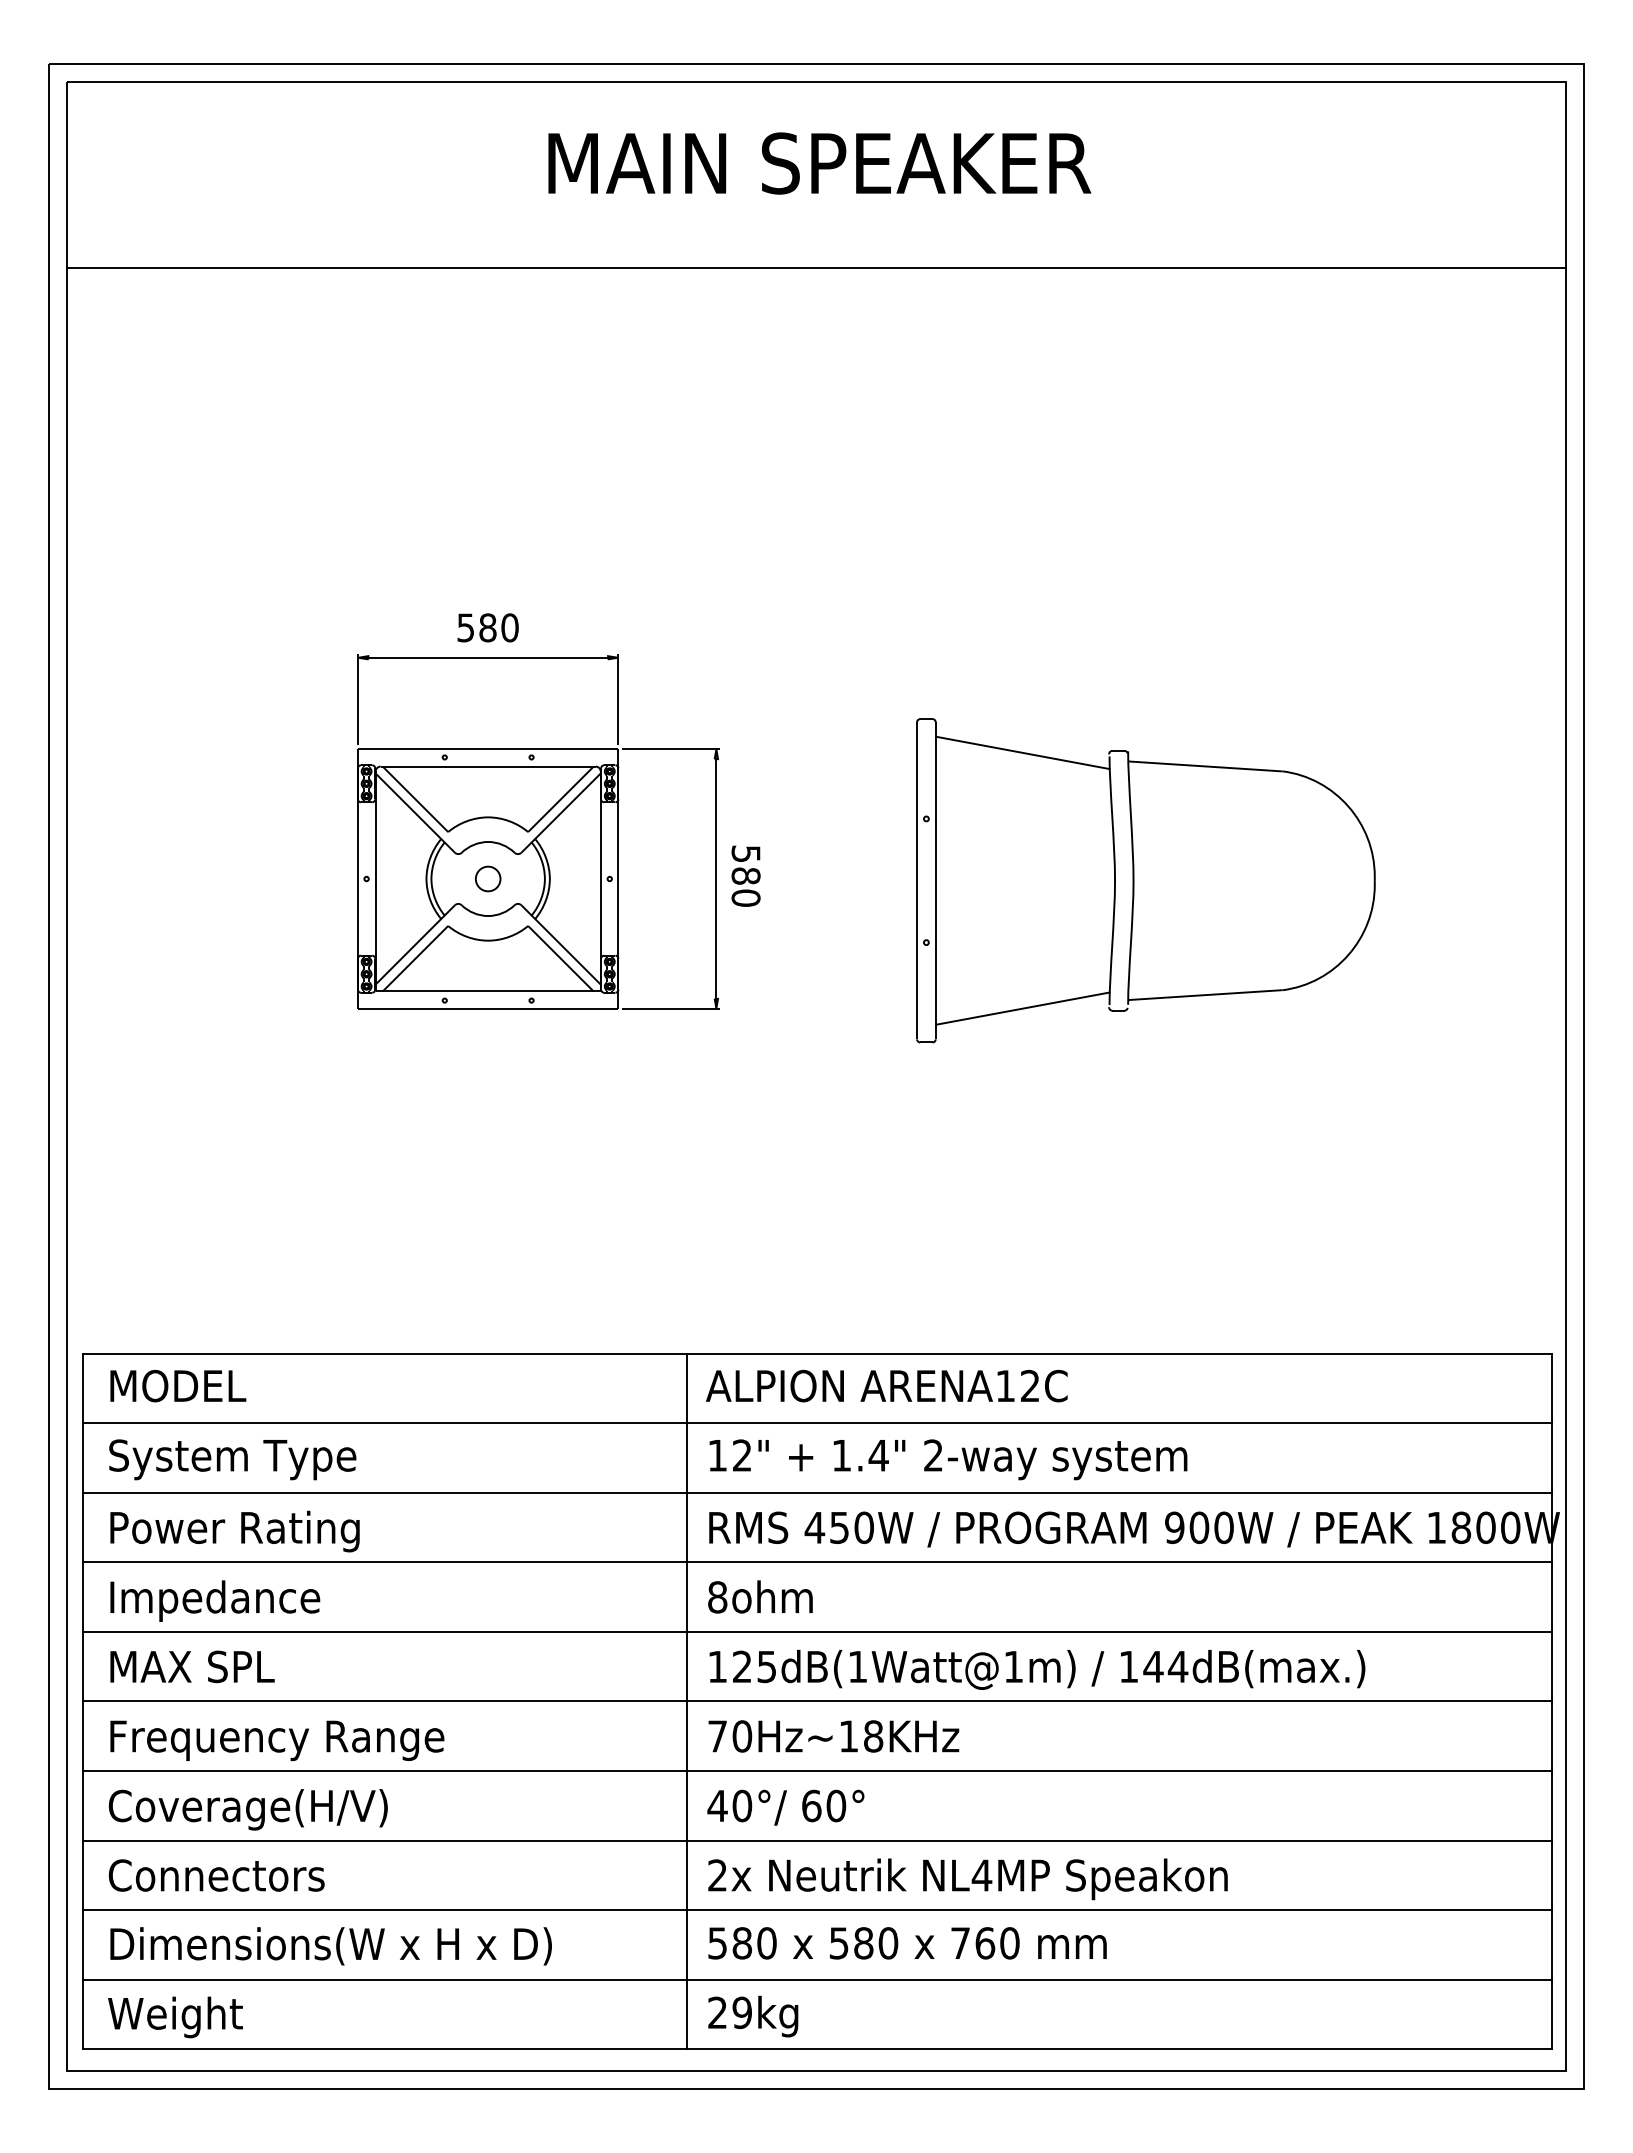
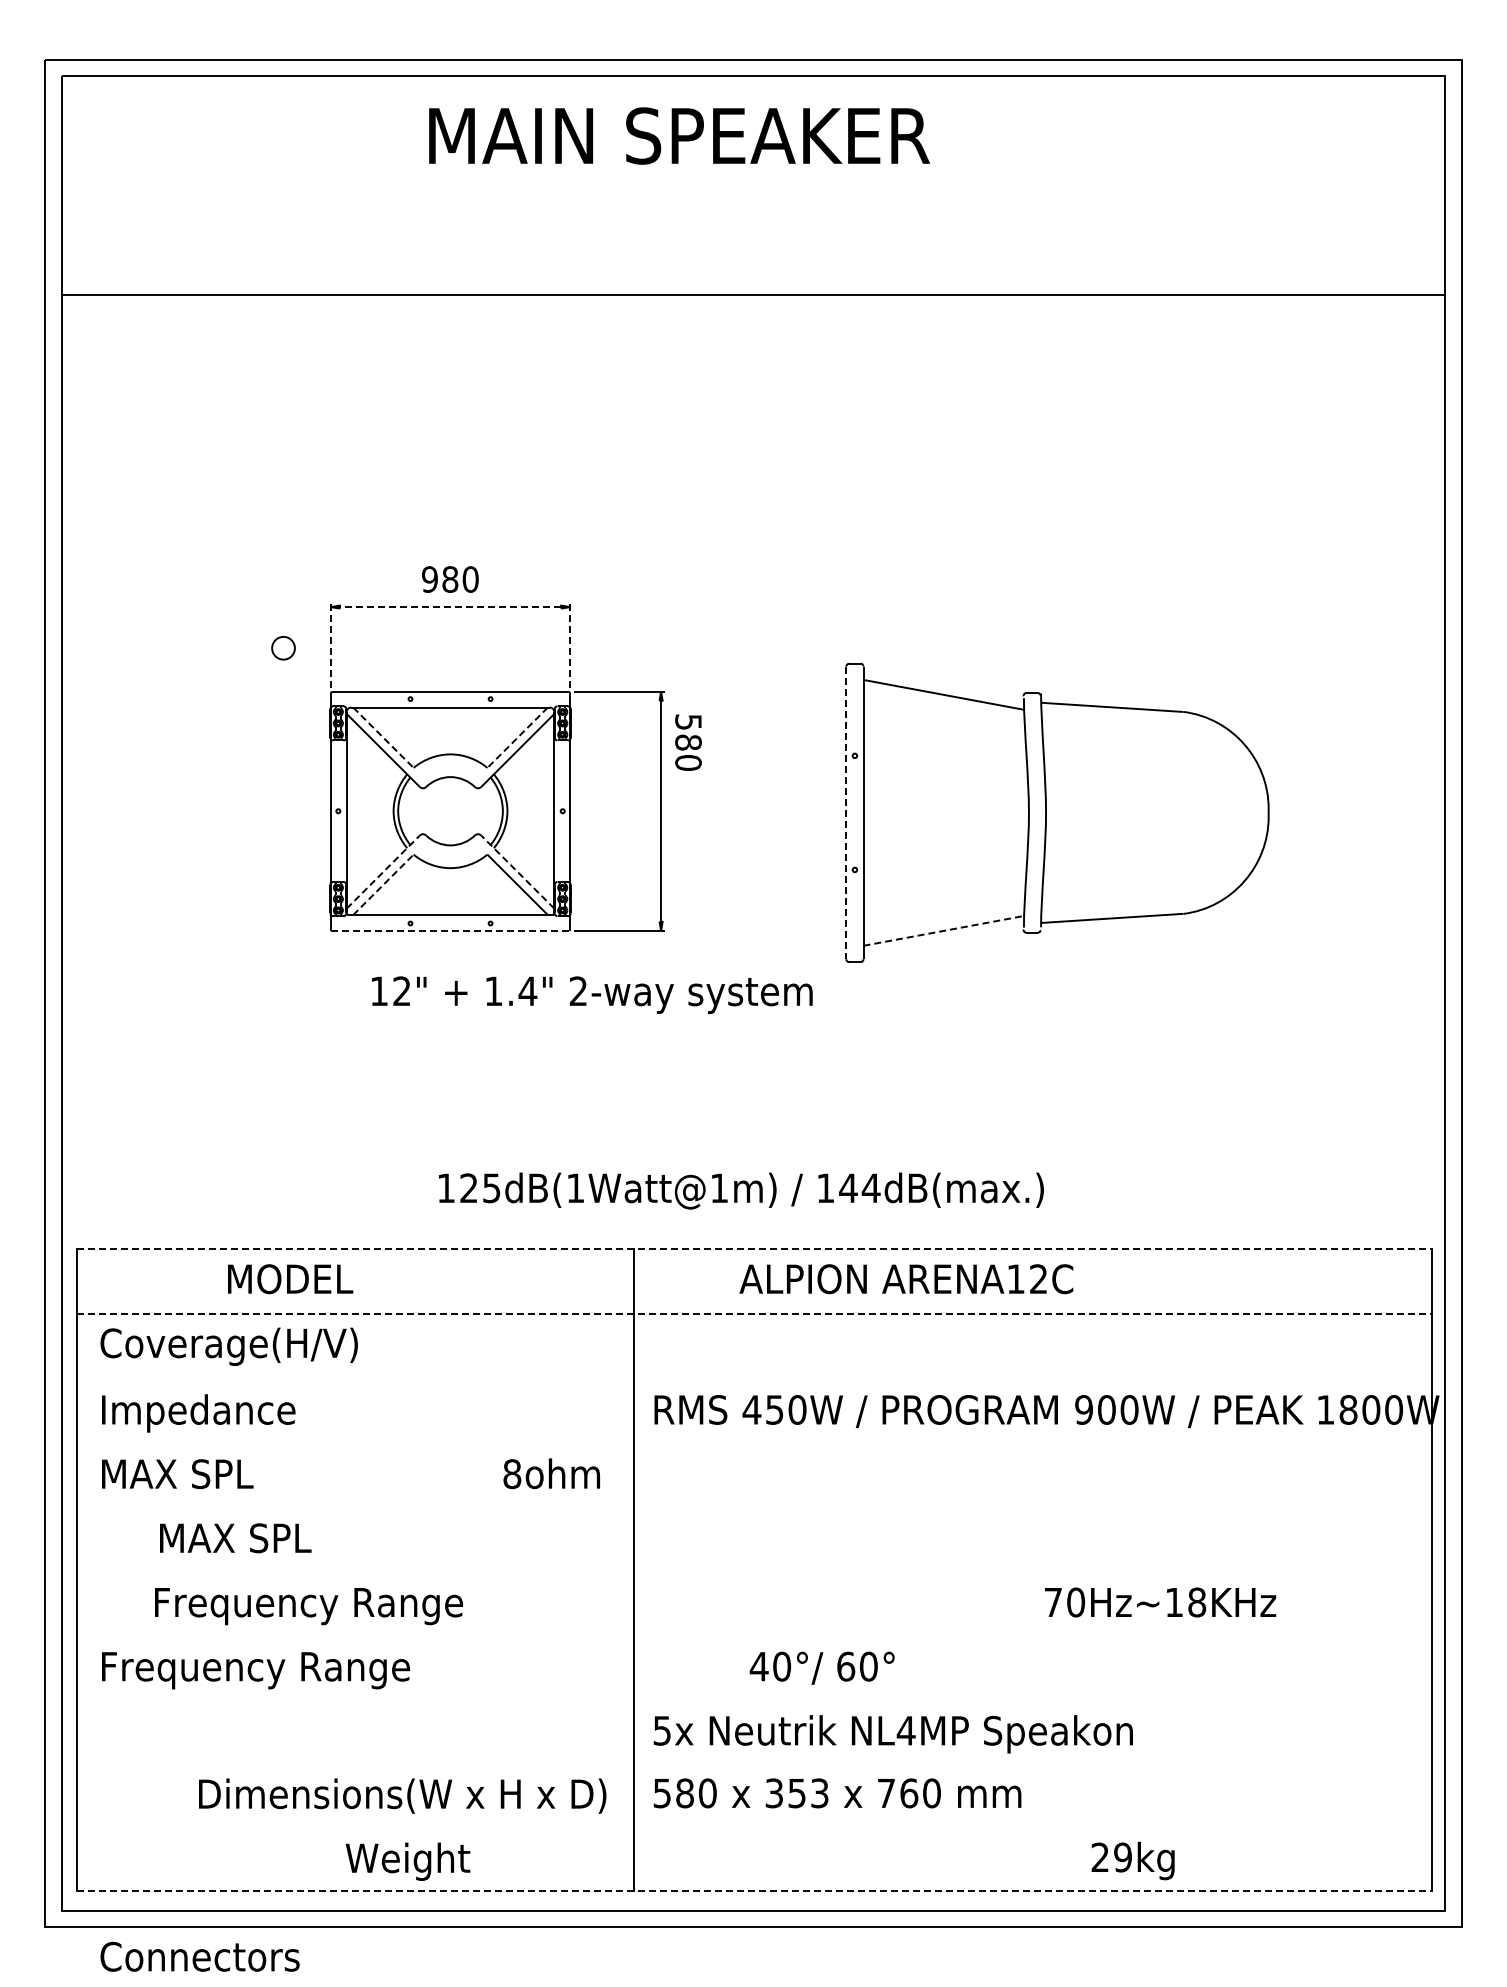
text: (819, 162) -> (679, 135), moved
line: (816, 268) -> (753, 295), moved
text: (465, 627) -> (429, 579), 580 -> 980
line: (488, 658) -> (450, 607), solid -> dashed
line: (358, 699) -> (330, 645), solid -> dashed
line: (618, 699) -> (570, 645), solid -> dashed
line: (415, 799) -> (383, 737), solid -> dashed
line: (560, 799) -> (517, 737), solid -> dashed
text: (746, 876) -> (688, 742), moved
part: (488, 879) -> (283, 648), moved
line: (917, 881) -> (846, 813), solid -> dashed
line: (415, 945) -> (383, 872), solid -> dashed
line: (560, 945) -> (517, 872), solid -> dashed
line: (415, 958) -> (383, 884), solid -> dashed
line: (488, 1008) -> (450, 930), solid -> dashed
line: (1023, 1008) -> (944, 930), solid -> dashed
line: (817, 1353) -> (754, 1249), solid -> dashed
text: (178, 1386) -> (290, 1279), moved
text: (886, 1386) -> (906, 1279), moved
line: (817, 1423) -> (754, 1313), solid -> dashed
text: (247, 1459) -> (228, 1346), System Type -> Coverage(H/V)
text: (948, 1459) -> (592, 994), moved
line: (817, 1492) -> (754, 1377), removed
text: (236, 1531) -> (218, 1413), Power Rating -> Impedance
line: (817, 1561) -> (754, 1441), removed
text: (760, 1596) -> (551, 1473), moved
text: (217, 1601) -> (200, 1477), Impedance -> MAX SPL
line: (817, 1632) -> (754, 1506), removed
text: (192, 1667) -> (235, 1538), moved
text: (1037, 1669) -> (741, 1190), moved
line: (817, 1701) -> (754, 1570), removed
text: (833, 1736) -> (1160, 1602), moved
text: (277, 1740) -> (309, 1606), moved
line: (817, 1771) -> (754, 1634), removed
text: (785, 1806) -> (821, 1667), moved
text: (276, 1810) -> (255, 1670), Coverage(H/V) -> Frequency Range
line: (817, 1840) -> (754, 1698), removed
text: (216, 1875) -> (199, 1956), moved
text: (716, 1875) -> (661, 1730), 2x -> 5x
line: (817, 1909) -> (754, 1762), removed
text: (864, 1943) -> (797, 1793), 580 -> 353
text: (331, 1945) -> (402, 1795), moved
line: (817, 1979) -> (754, 1826), removed
text: (752, 2016) -> (1132, 1860), moved
text: (174, 2017) -> (407, 1861), moved
line: (817, 2049) -> (754, 1891), solid -> dashed

